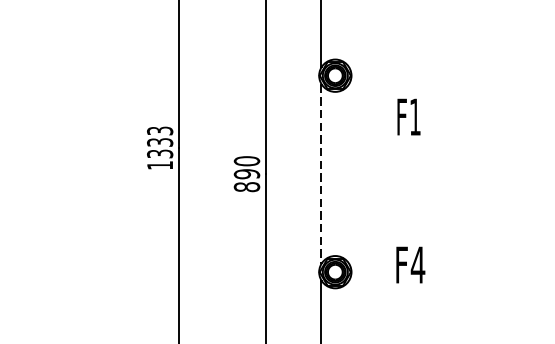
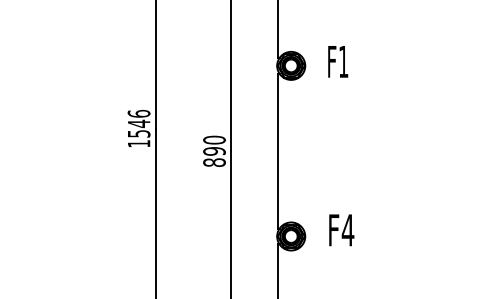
text: (409, 116) -> (338, 61), moved
text: (159, 142) -> (138, 123), 1333 -> 1546
line: (320, 174) -> (278, 151), dashed -> solid
text: (410, 265) -> (341, 230), moved

